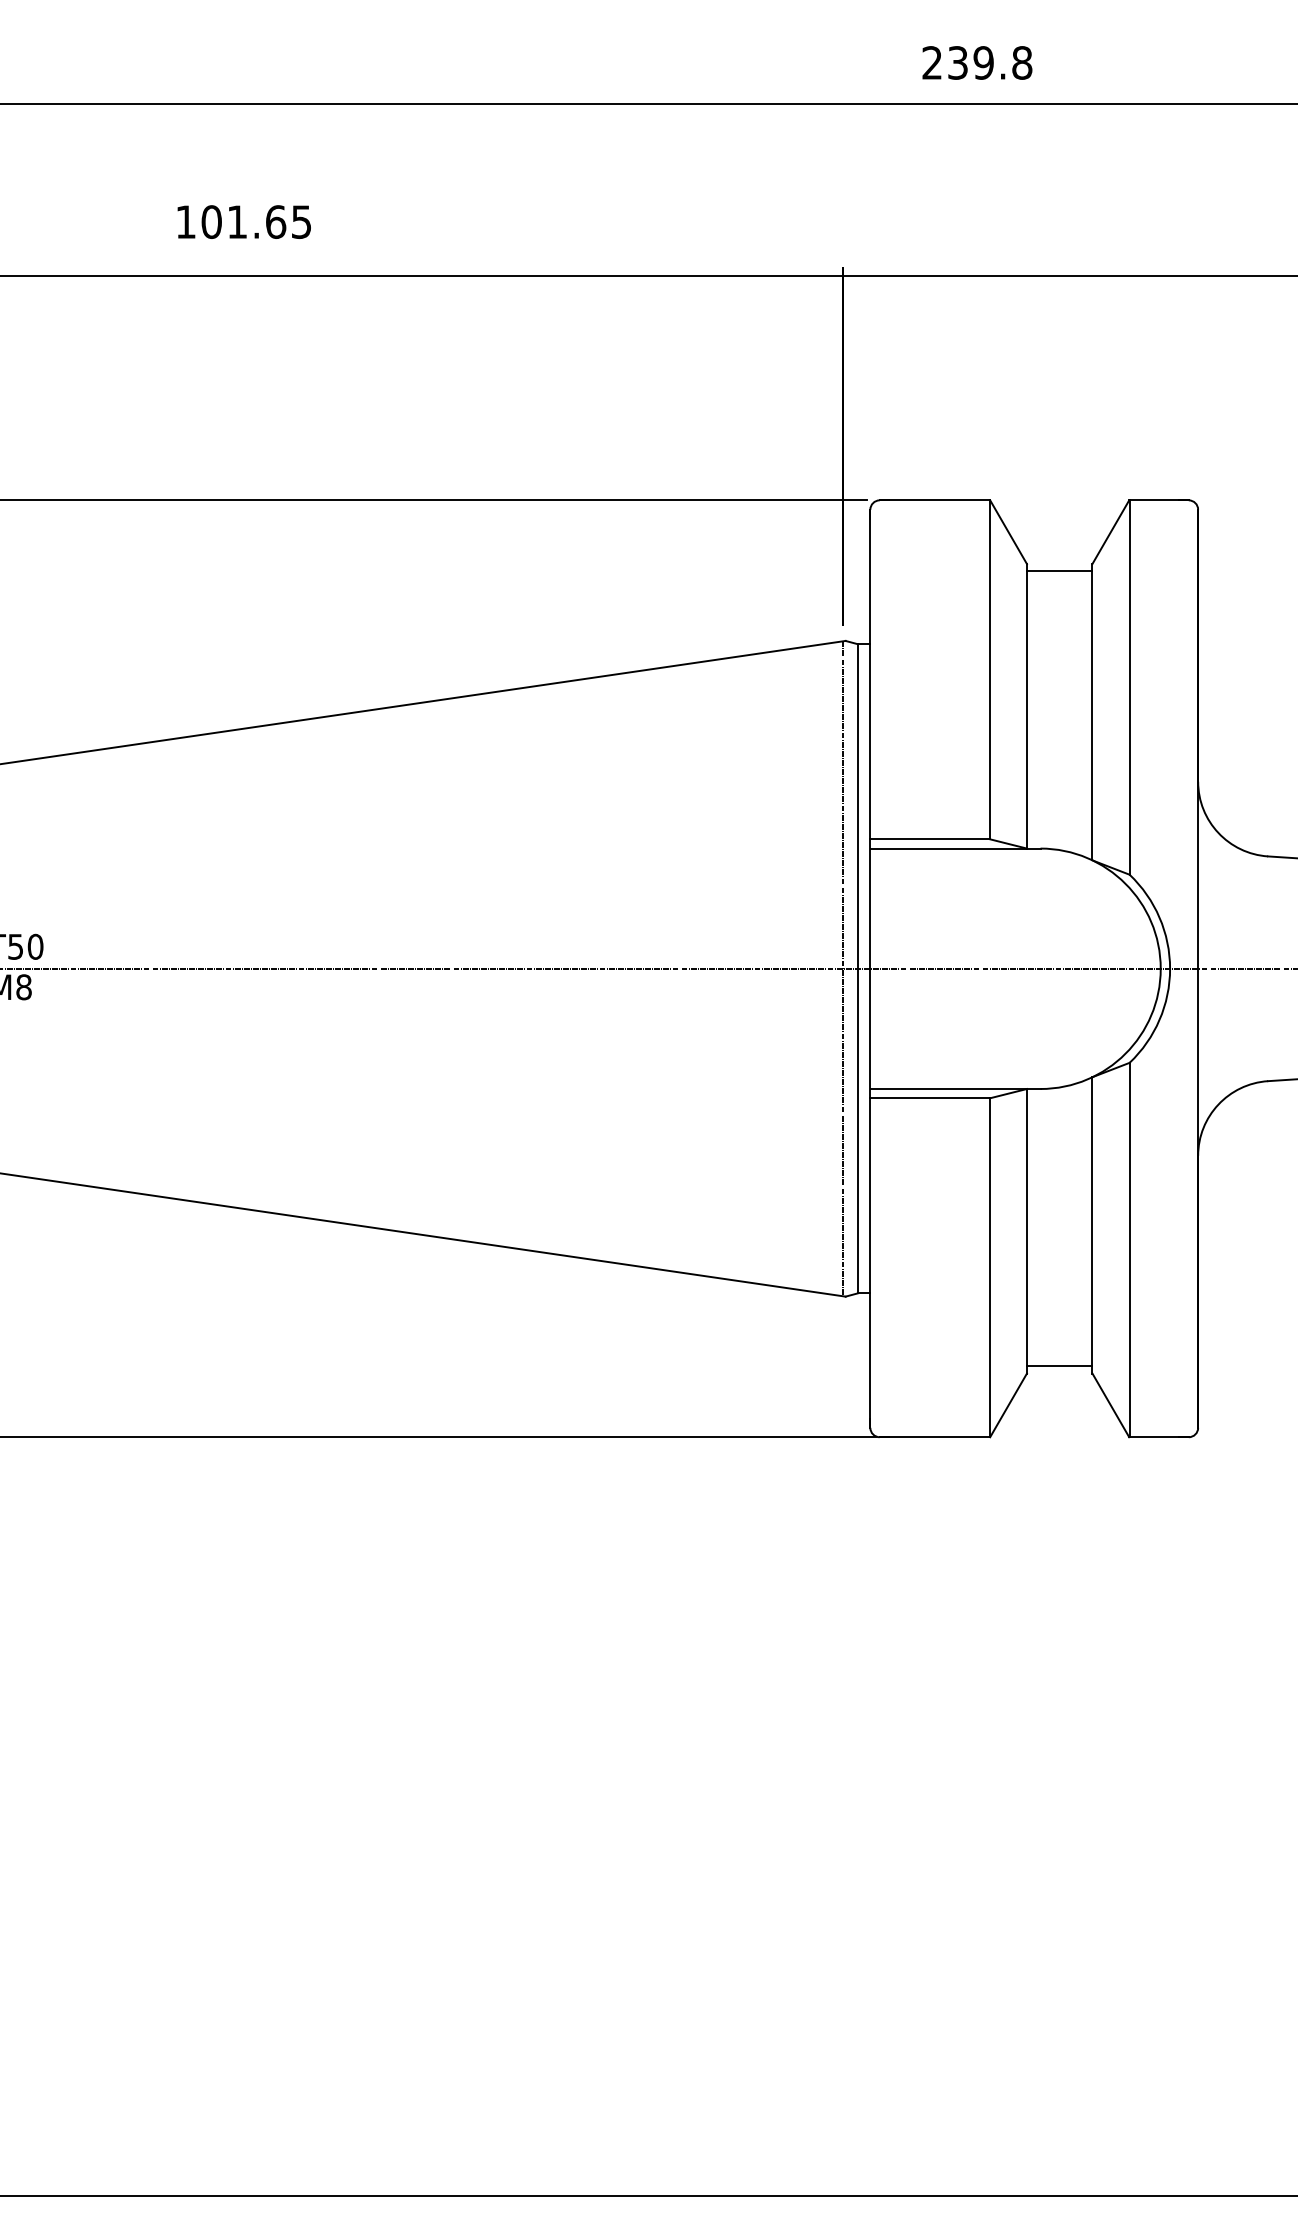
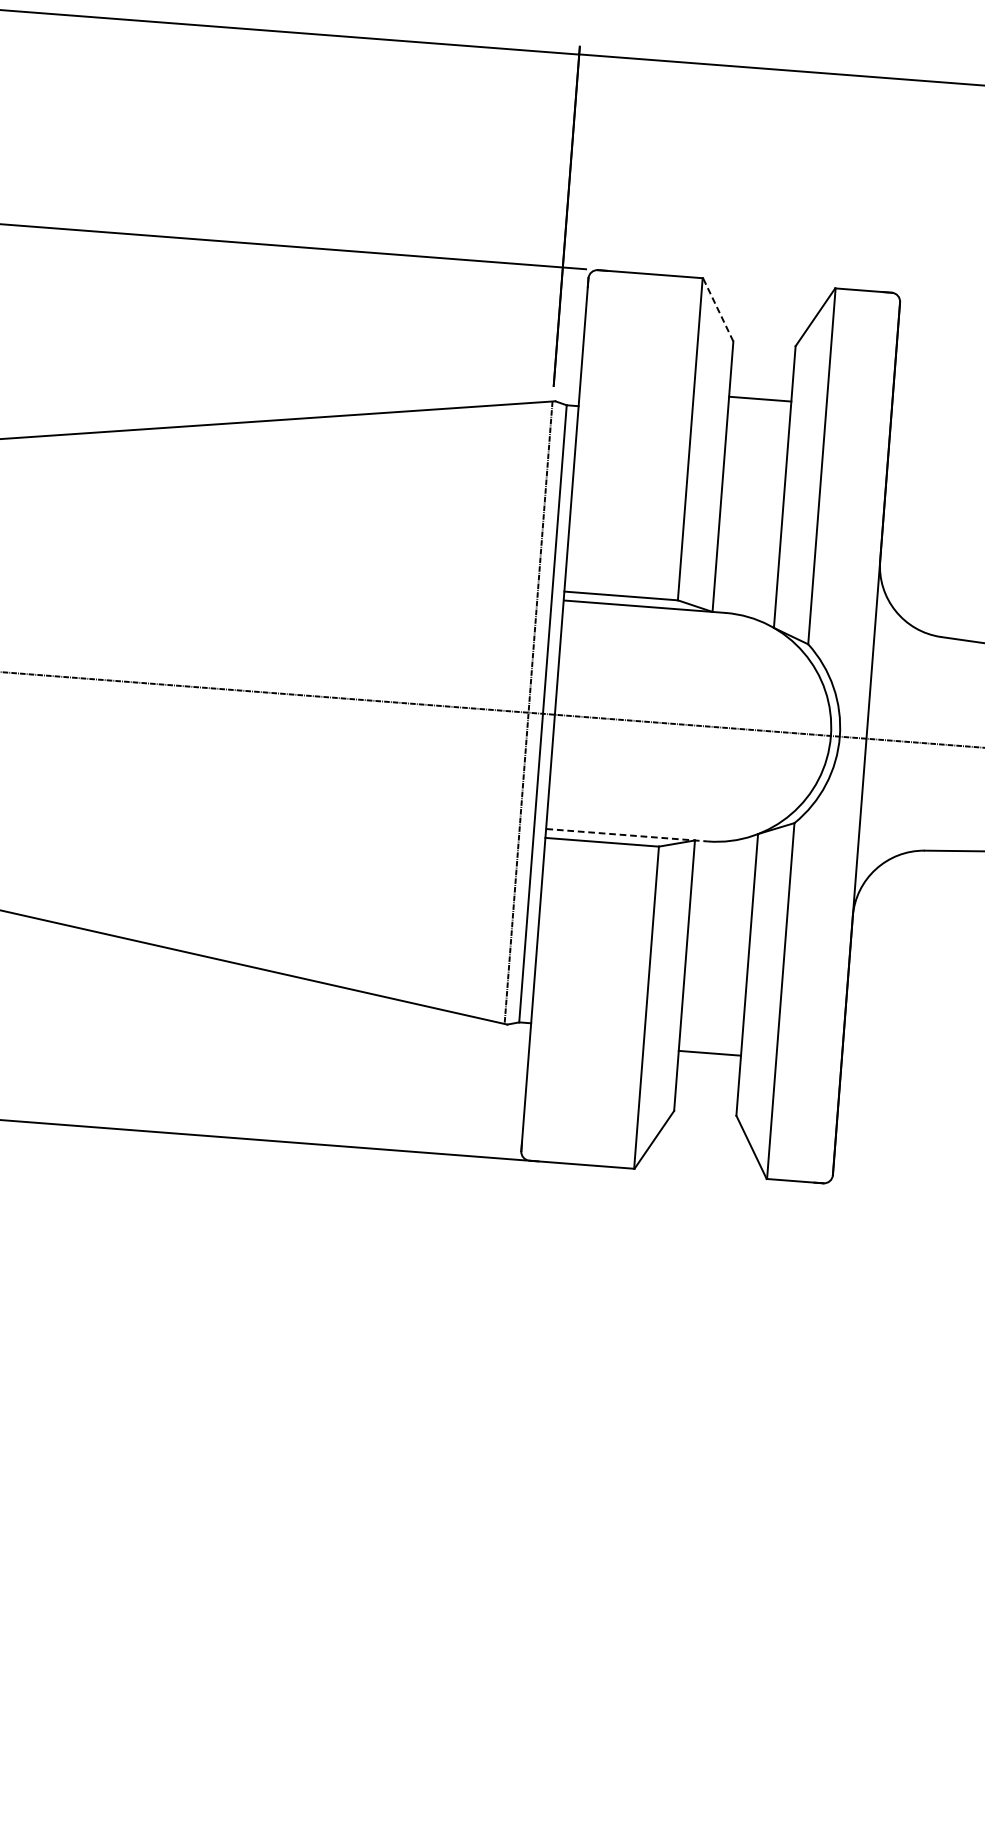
line: (1008, 532) -> (718, 310), solid -> dashed
line: (1059, 571) -> (760, 399), moved
line: (955, 1089) -> (627, 835), solid -> dashed
line: (1059, 1366) -> (709, 1053), moved

